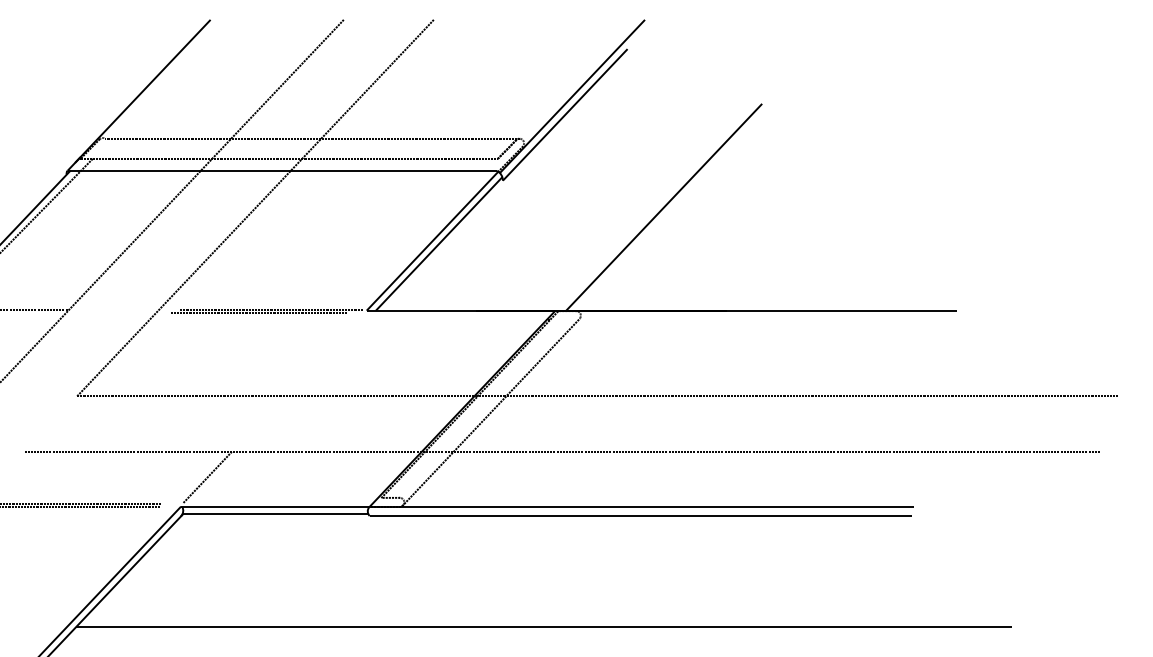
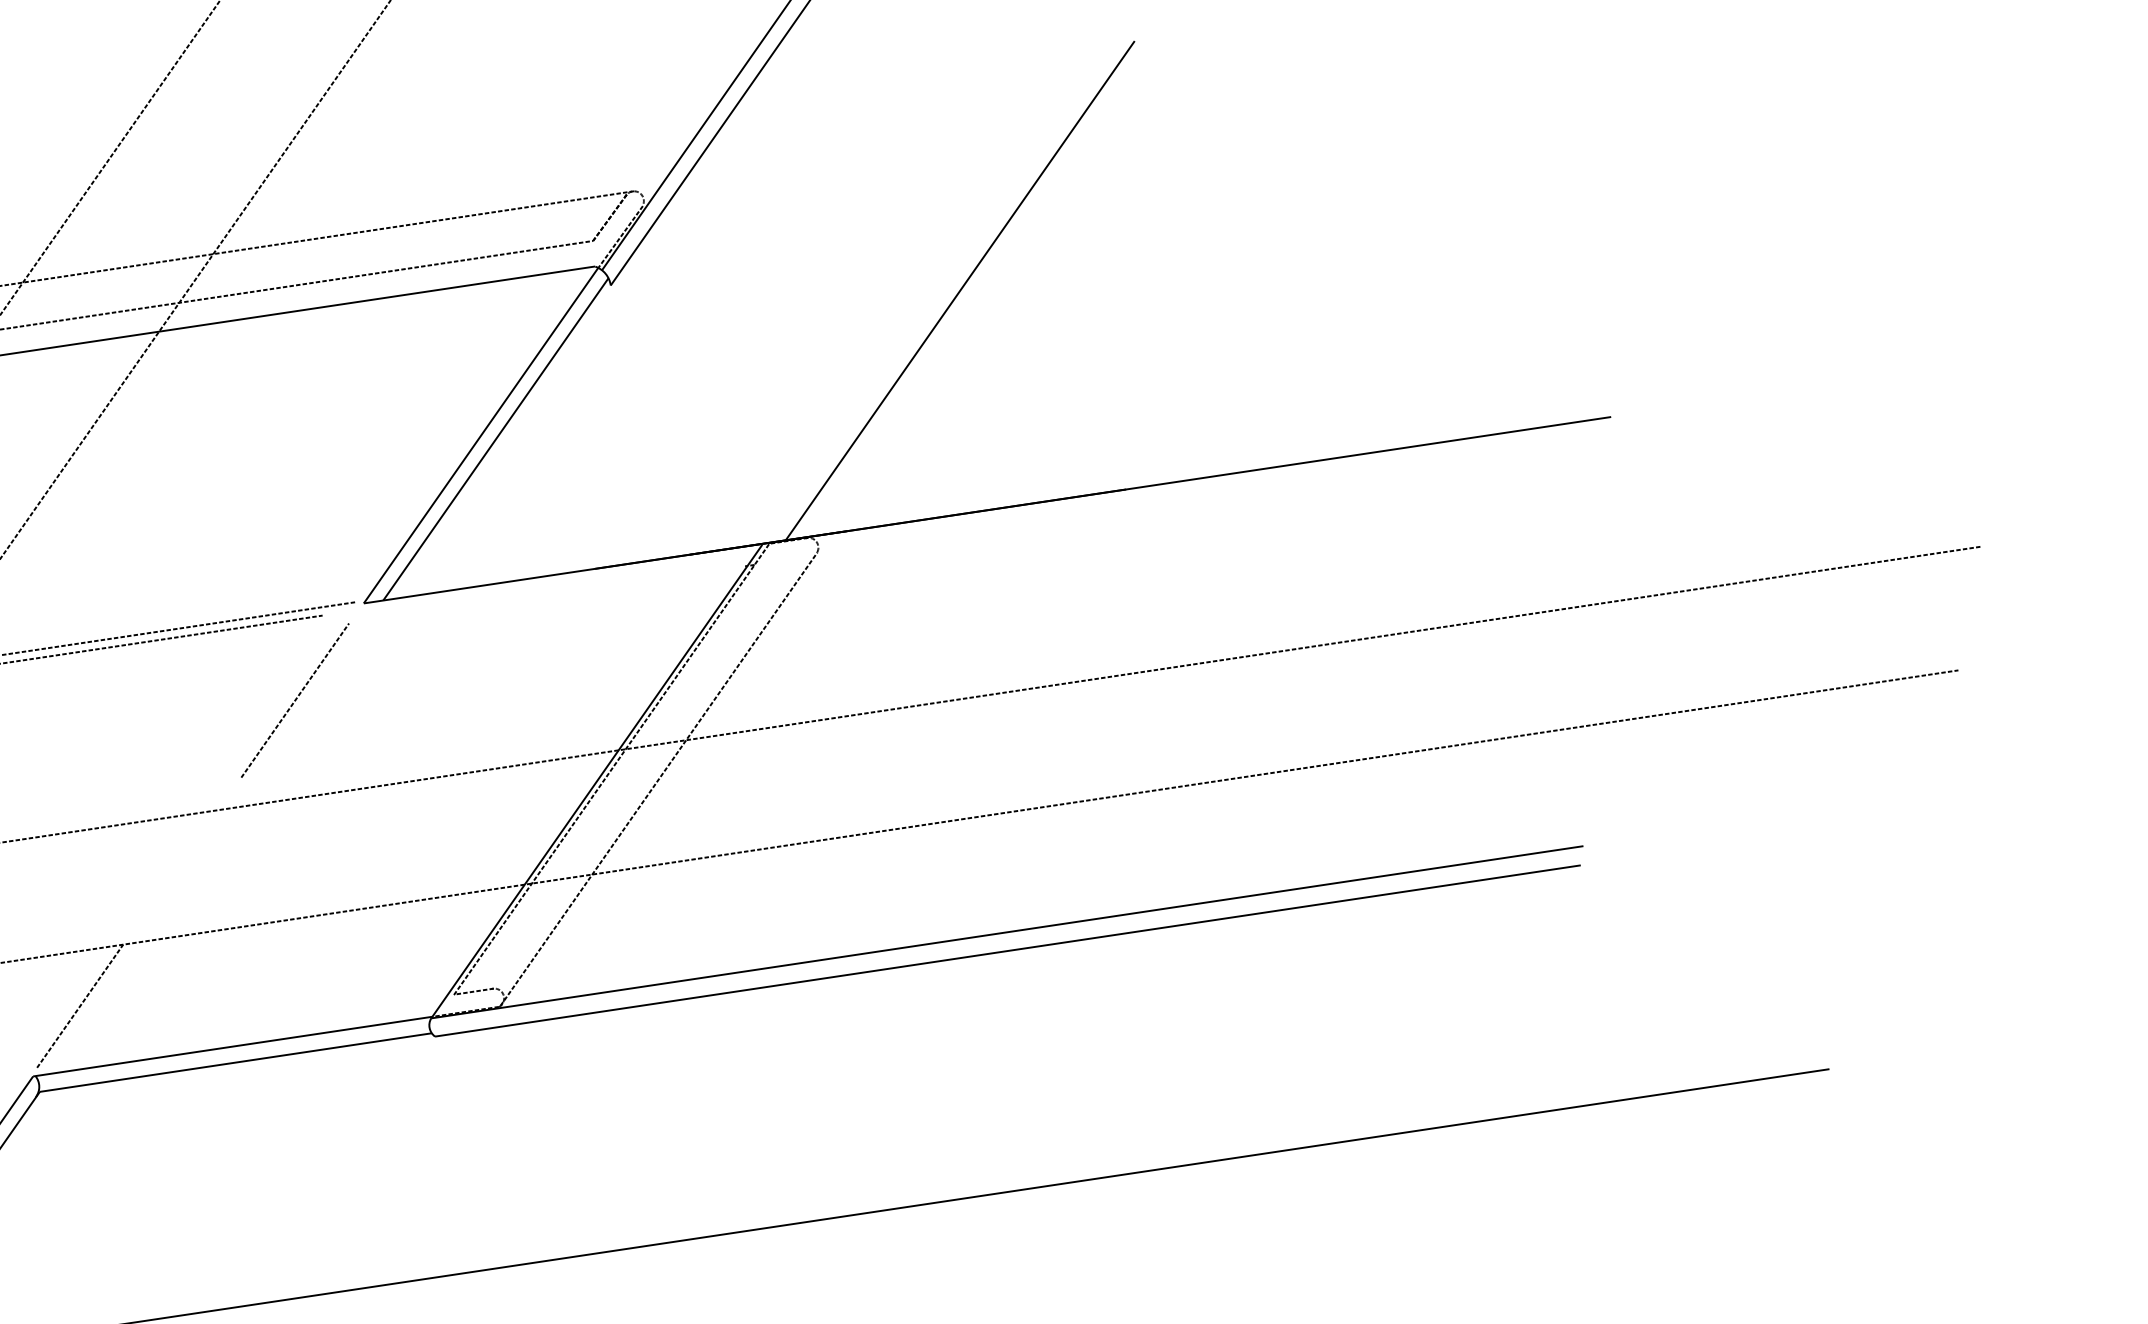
line: (327, 350) -> (293, 699), added

